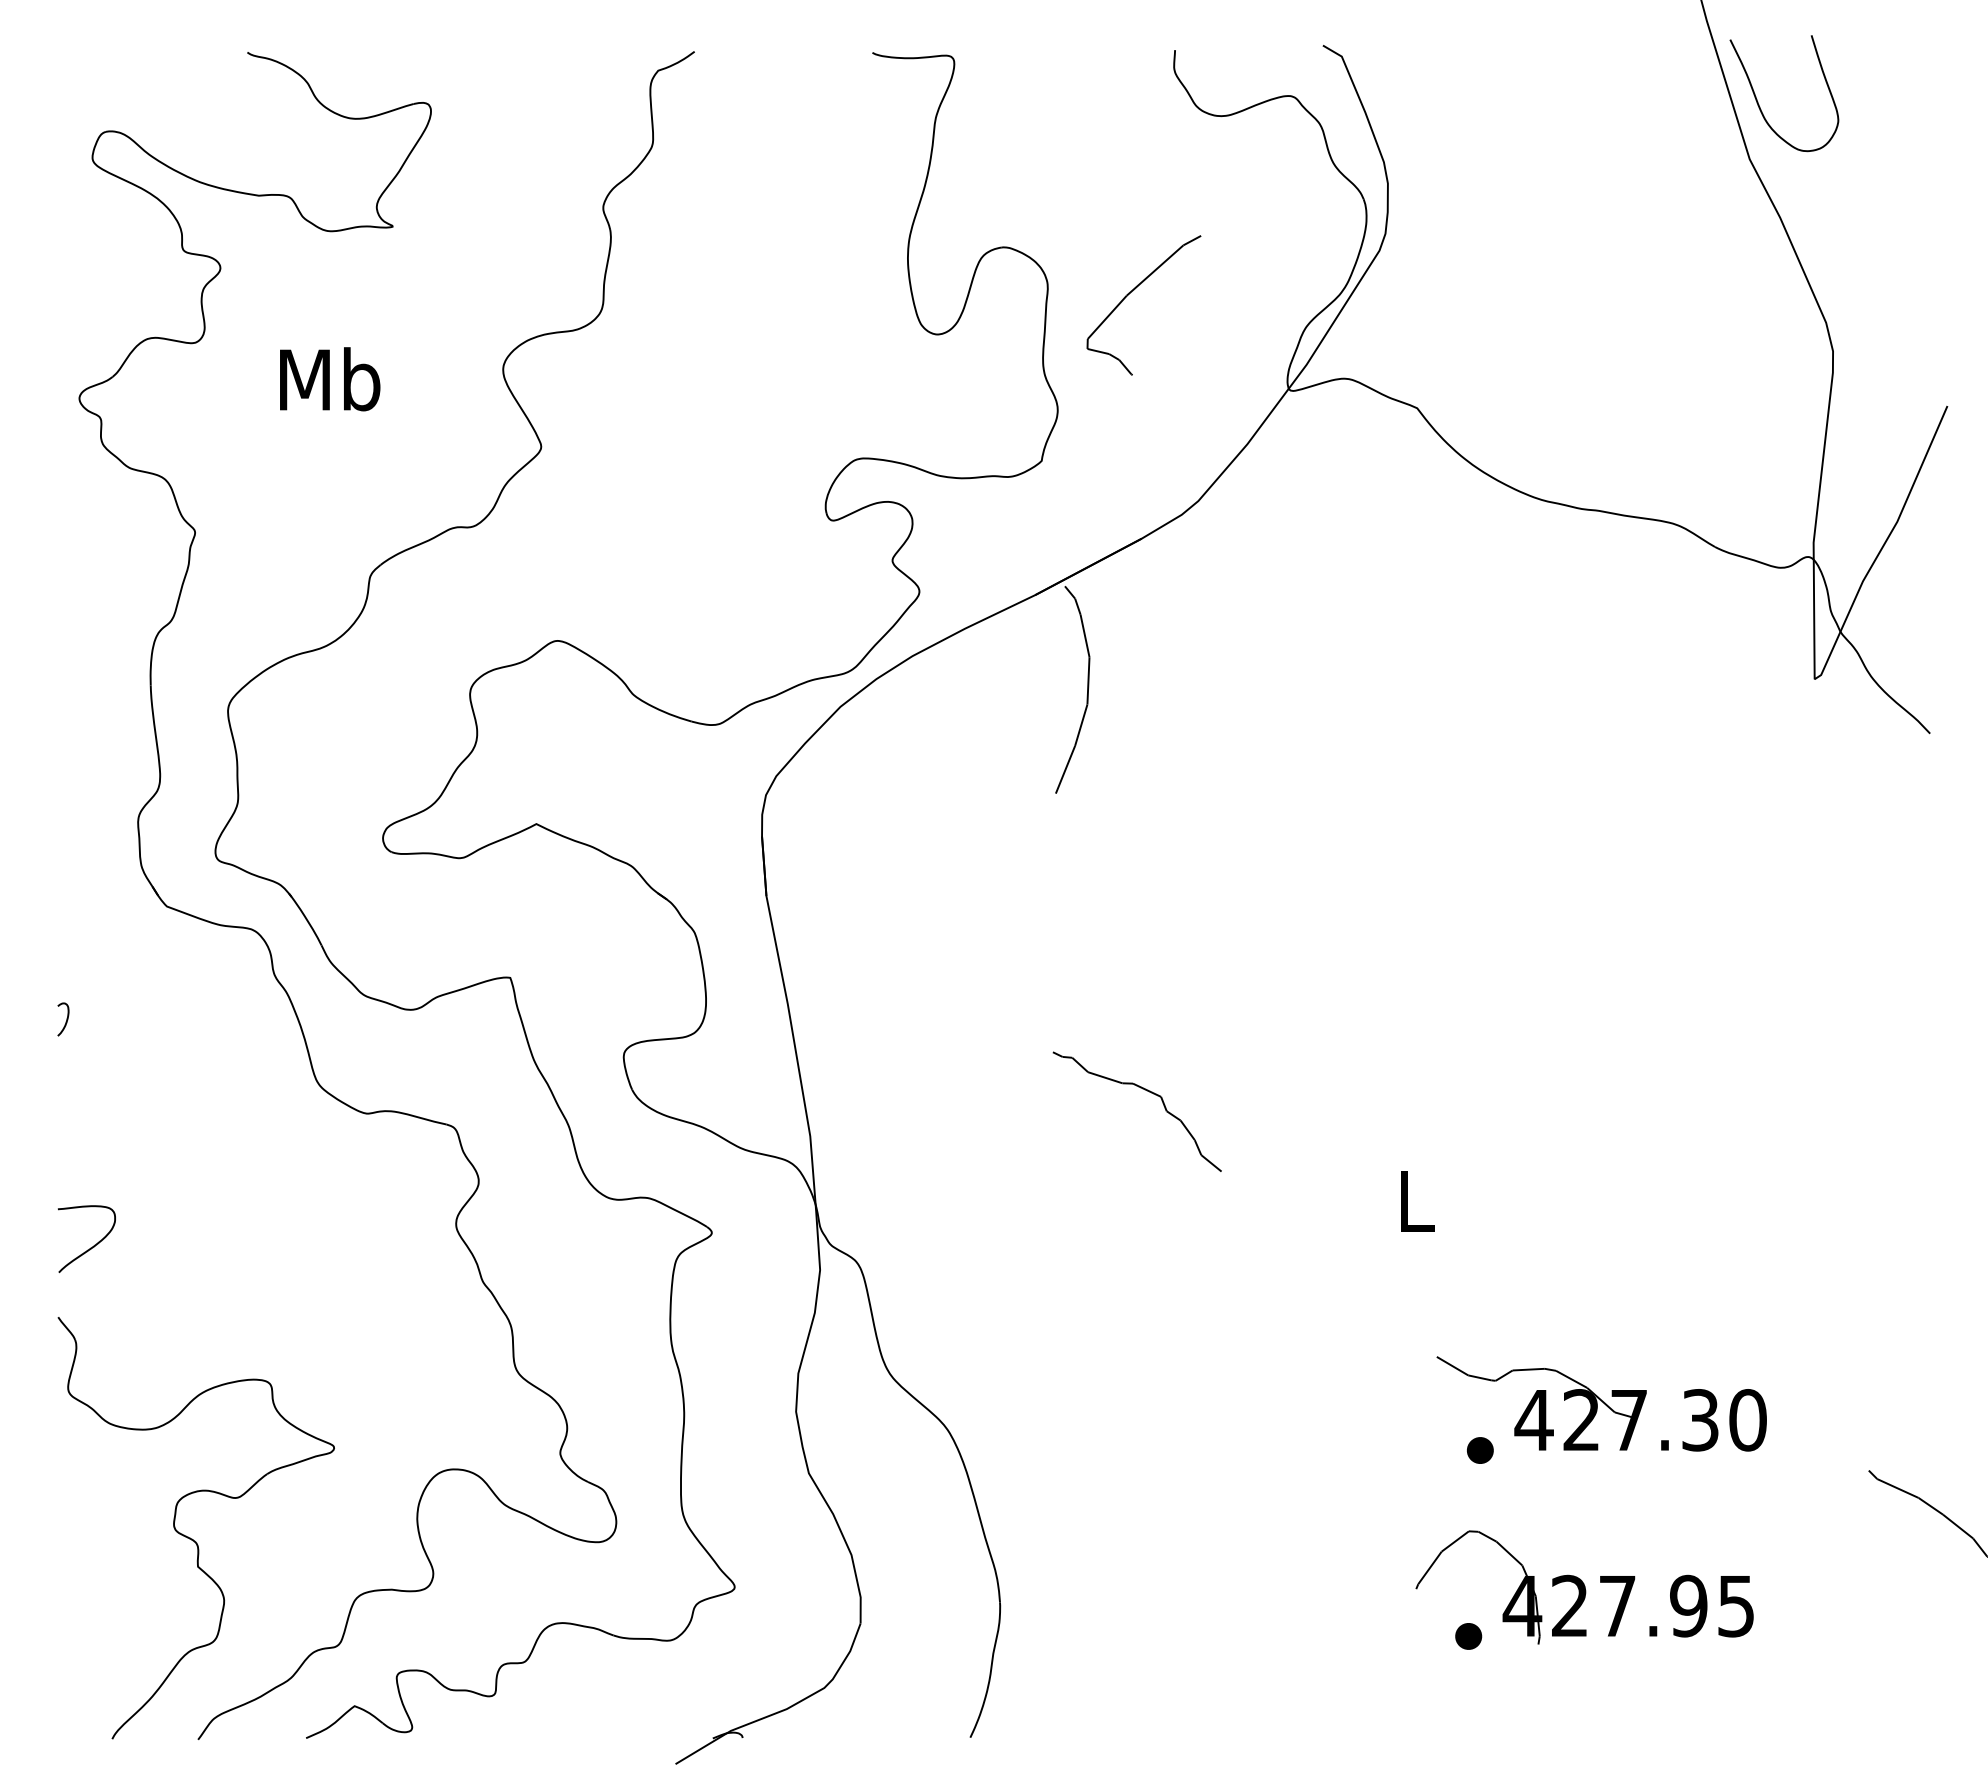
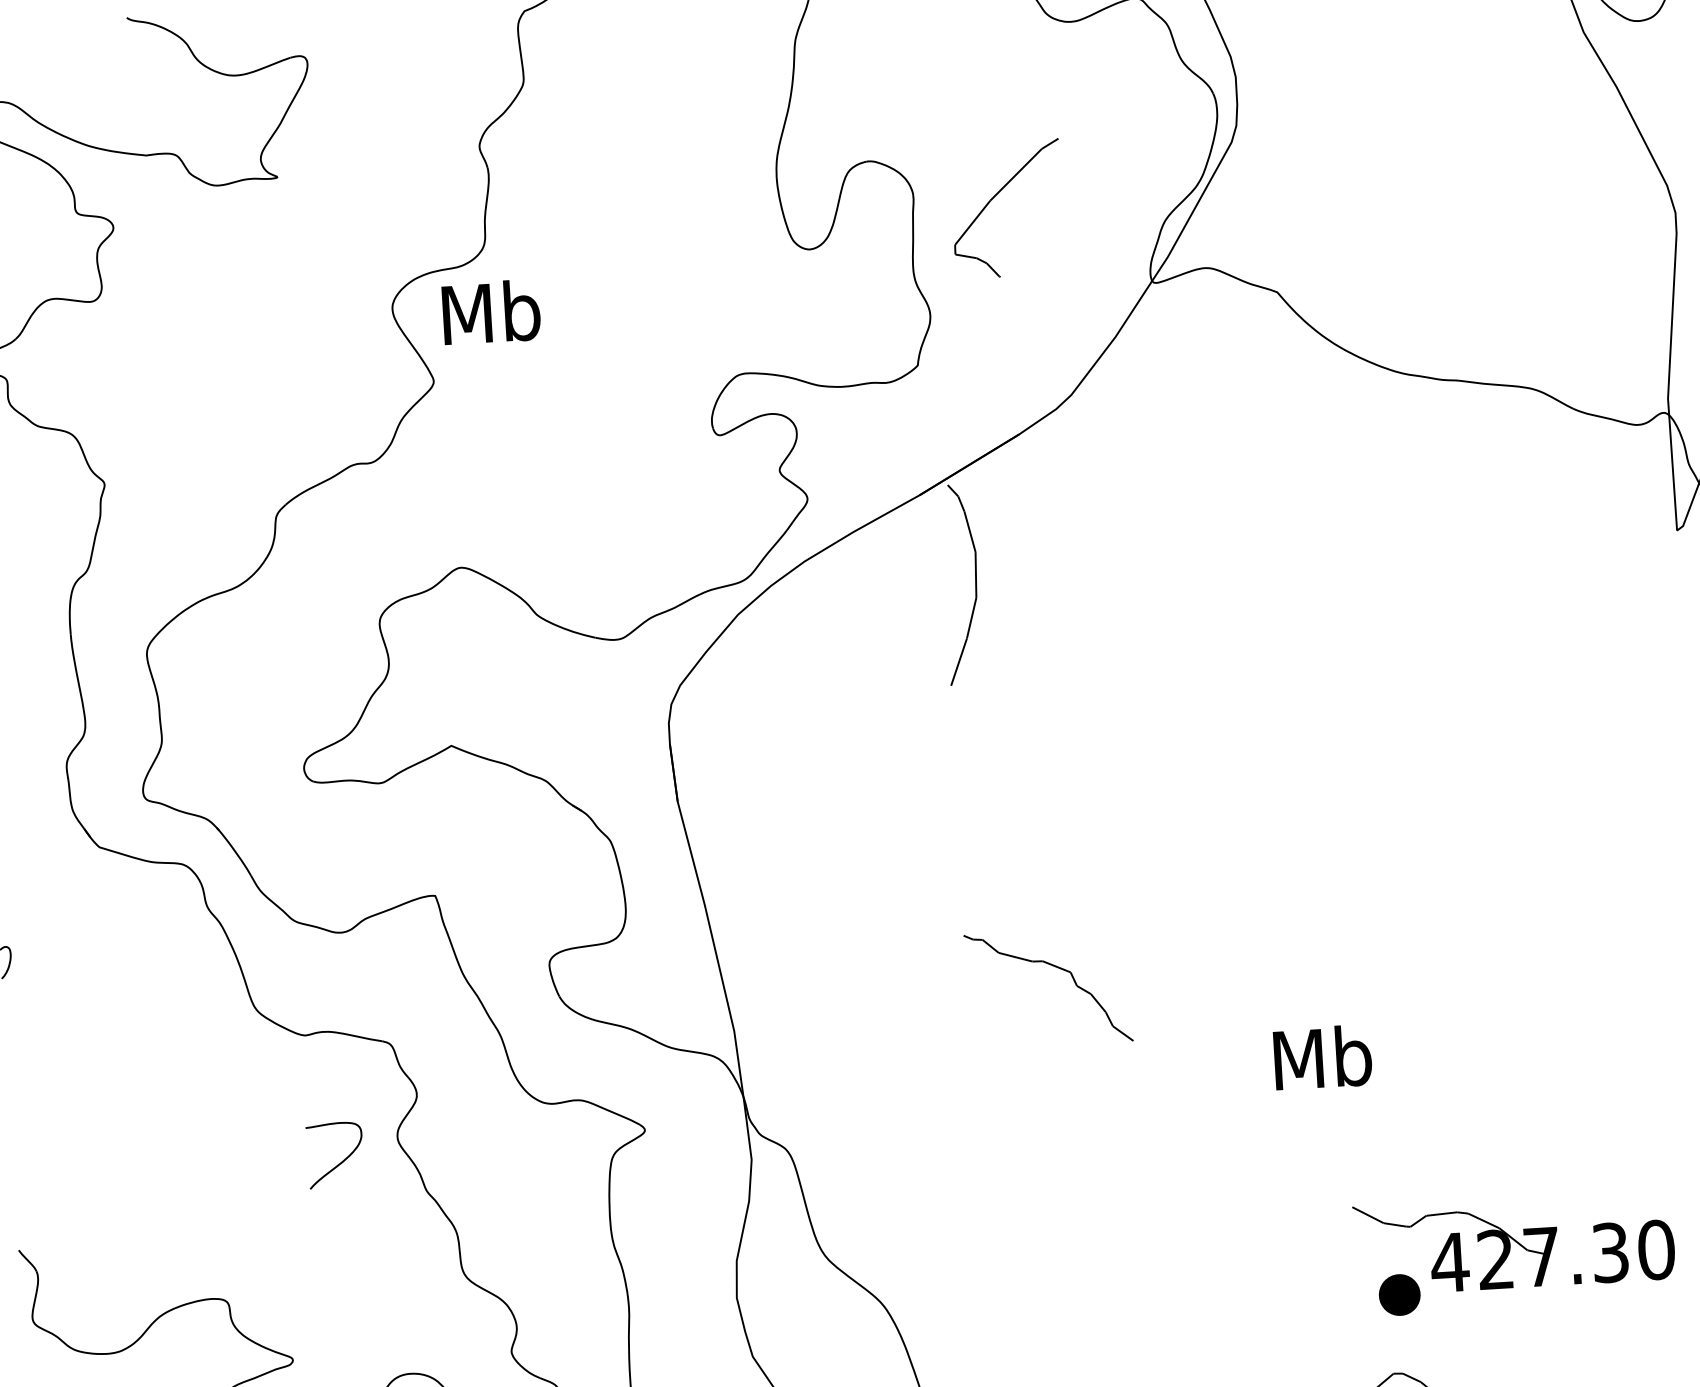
text: (330, 379) -> (491, 312), moved
text: (1415, 1200) -> (1322, 1057), L -> Mb
curve: (90, 1247) -> (339, 1163), moved
part: (1480, 1450) -> (1399, 1294), size x1.6

